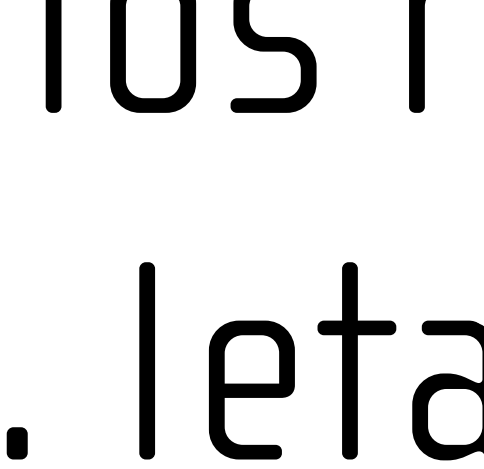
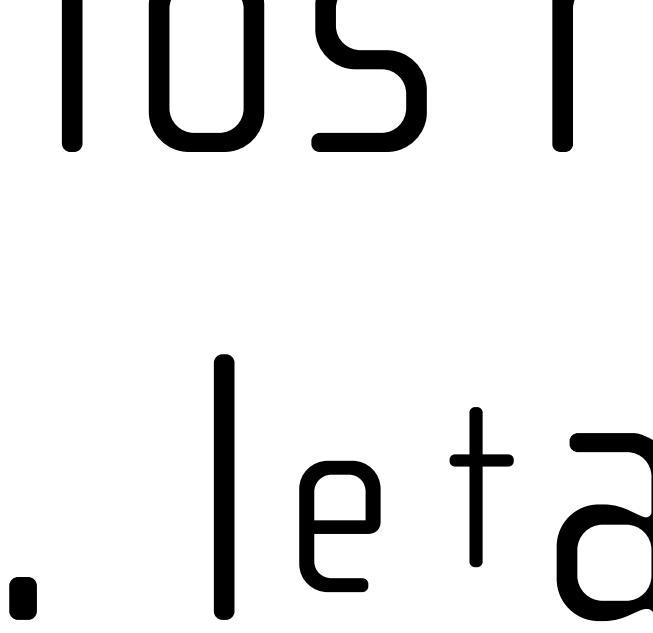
part: (146, 360) -> (223, 486), moved
part: (356, 360) -> (481, 486), size x0.6
part: (251, 389) -> (339, 525), size x0.7

